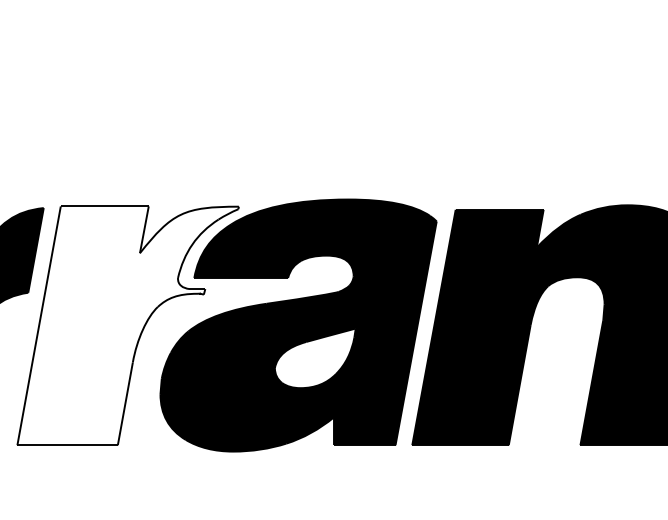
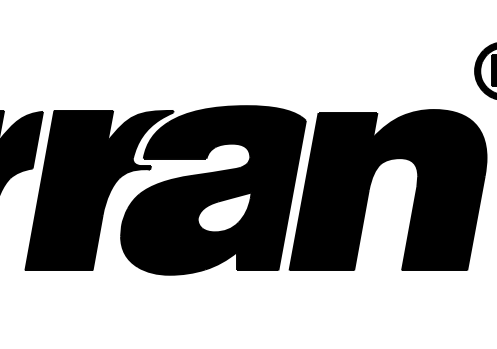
fill: (128, 325) -> (99, 190), added

